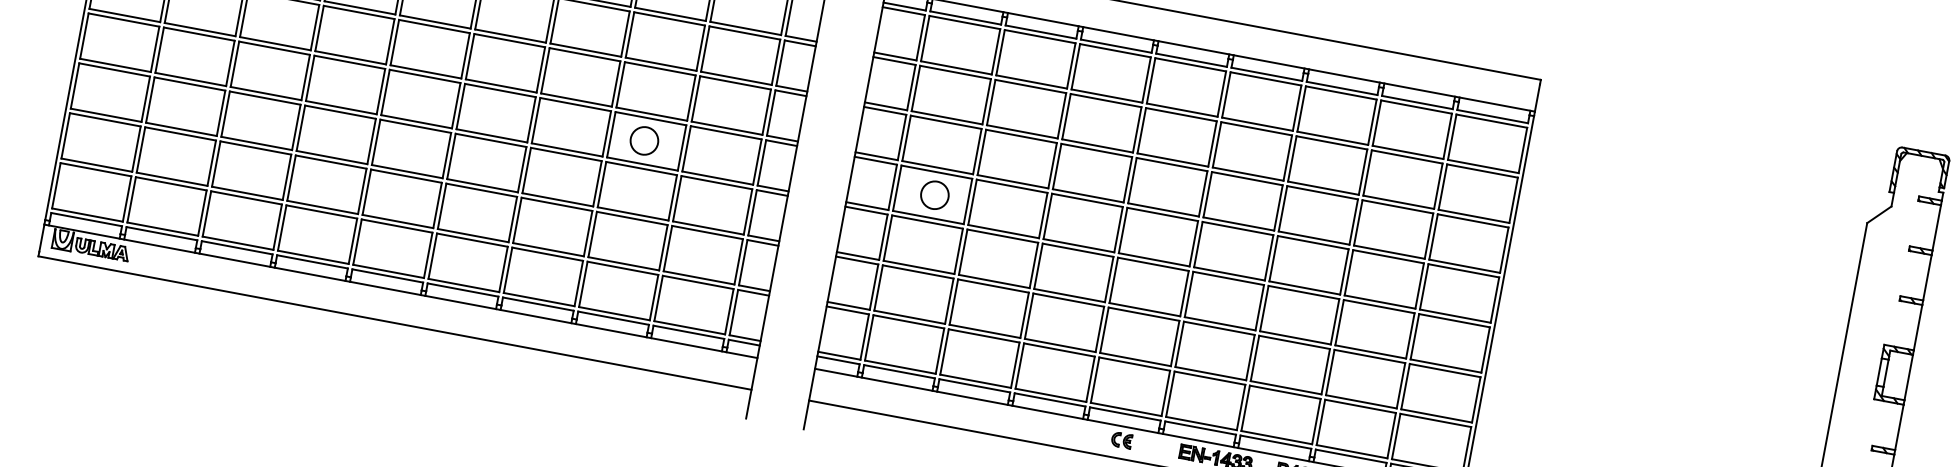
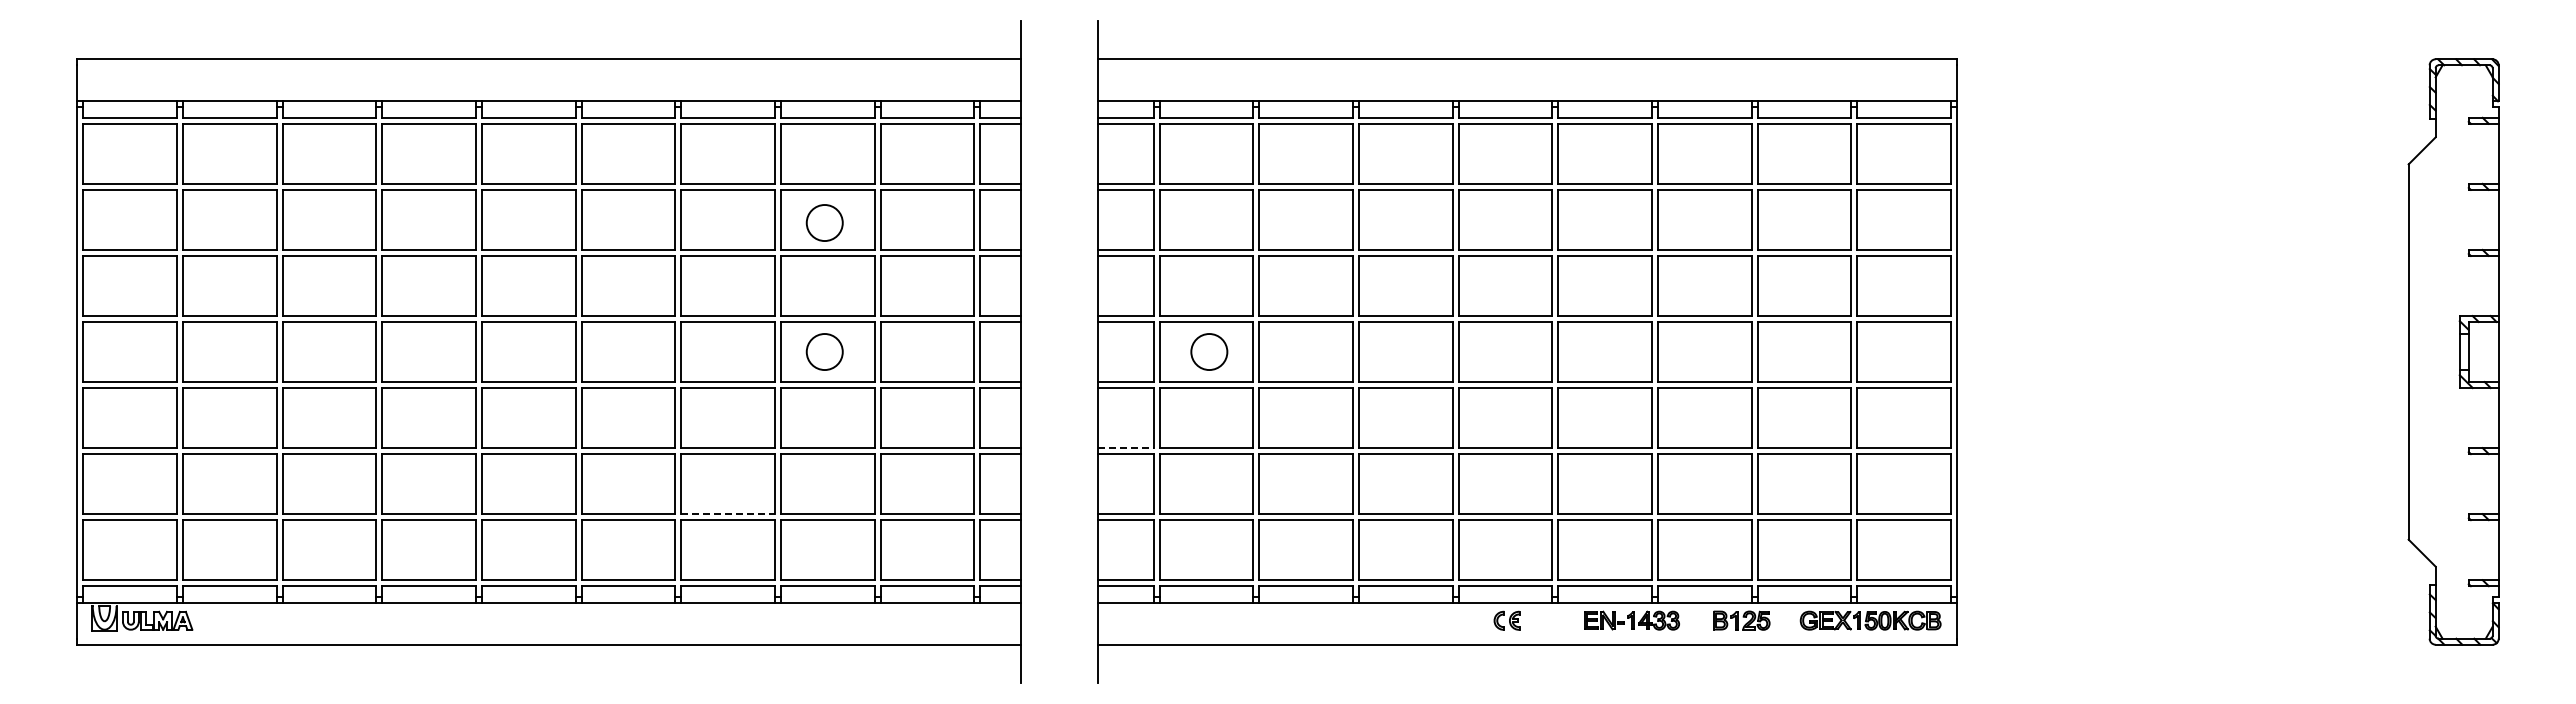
circle: (662, 43) -> (824, 222), added
line: (548, 250) -> (728, 514), solid -> dashed
line: (857, 256) -> (1125, 448), solid -> dashed

